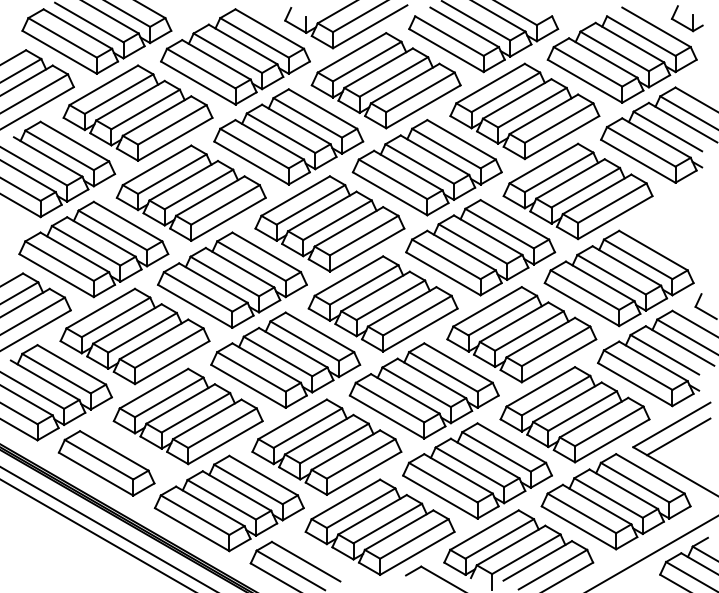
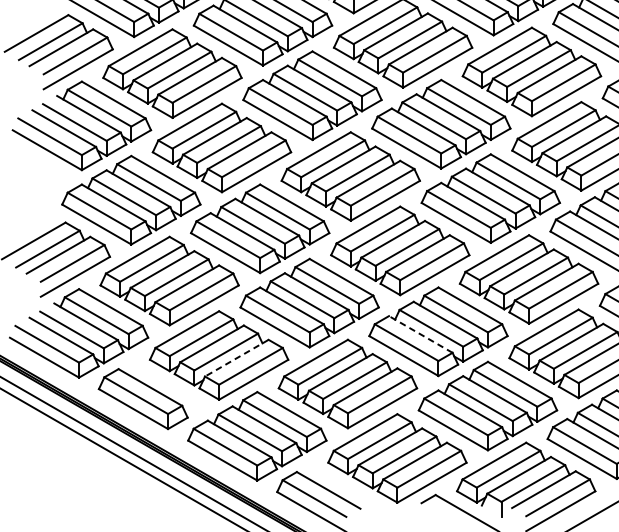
line: (405, 393) -> (421, 334), solid -> dashed
line: (207, 419) -> (237, 358), solid -> dashed

